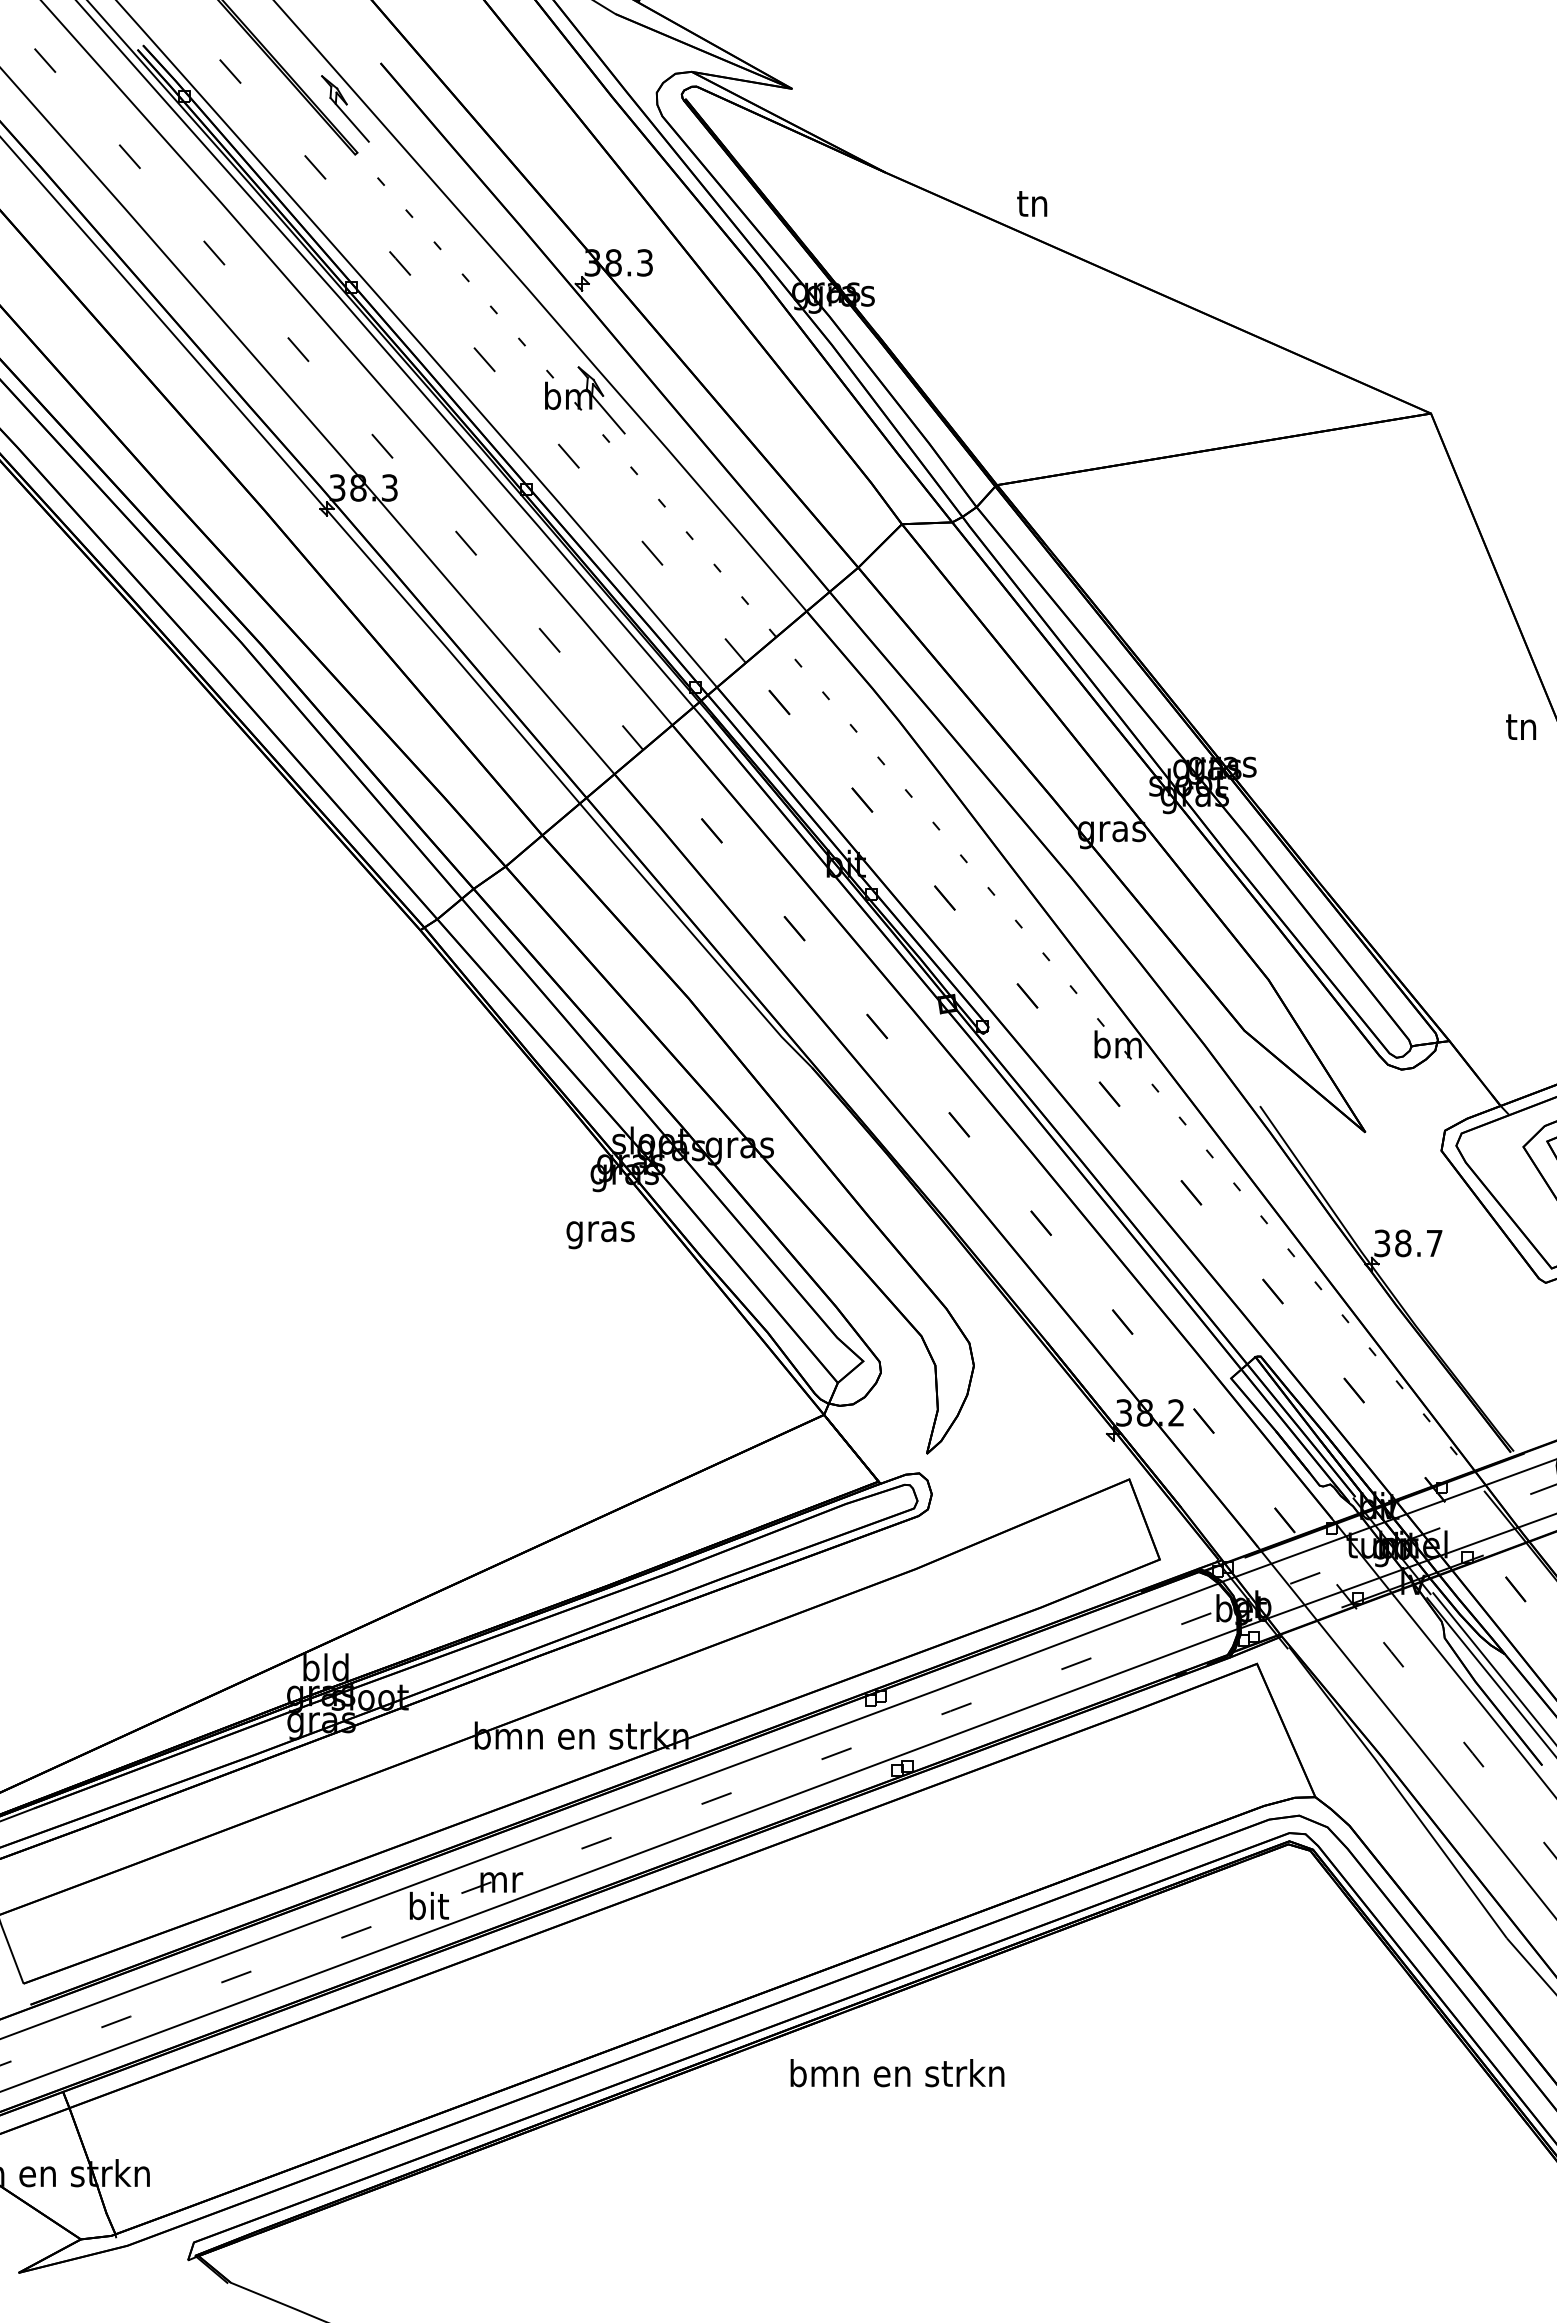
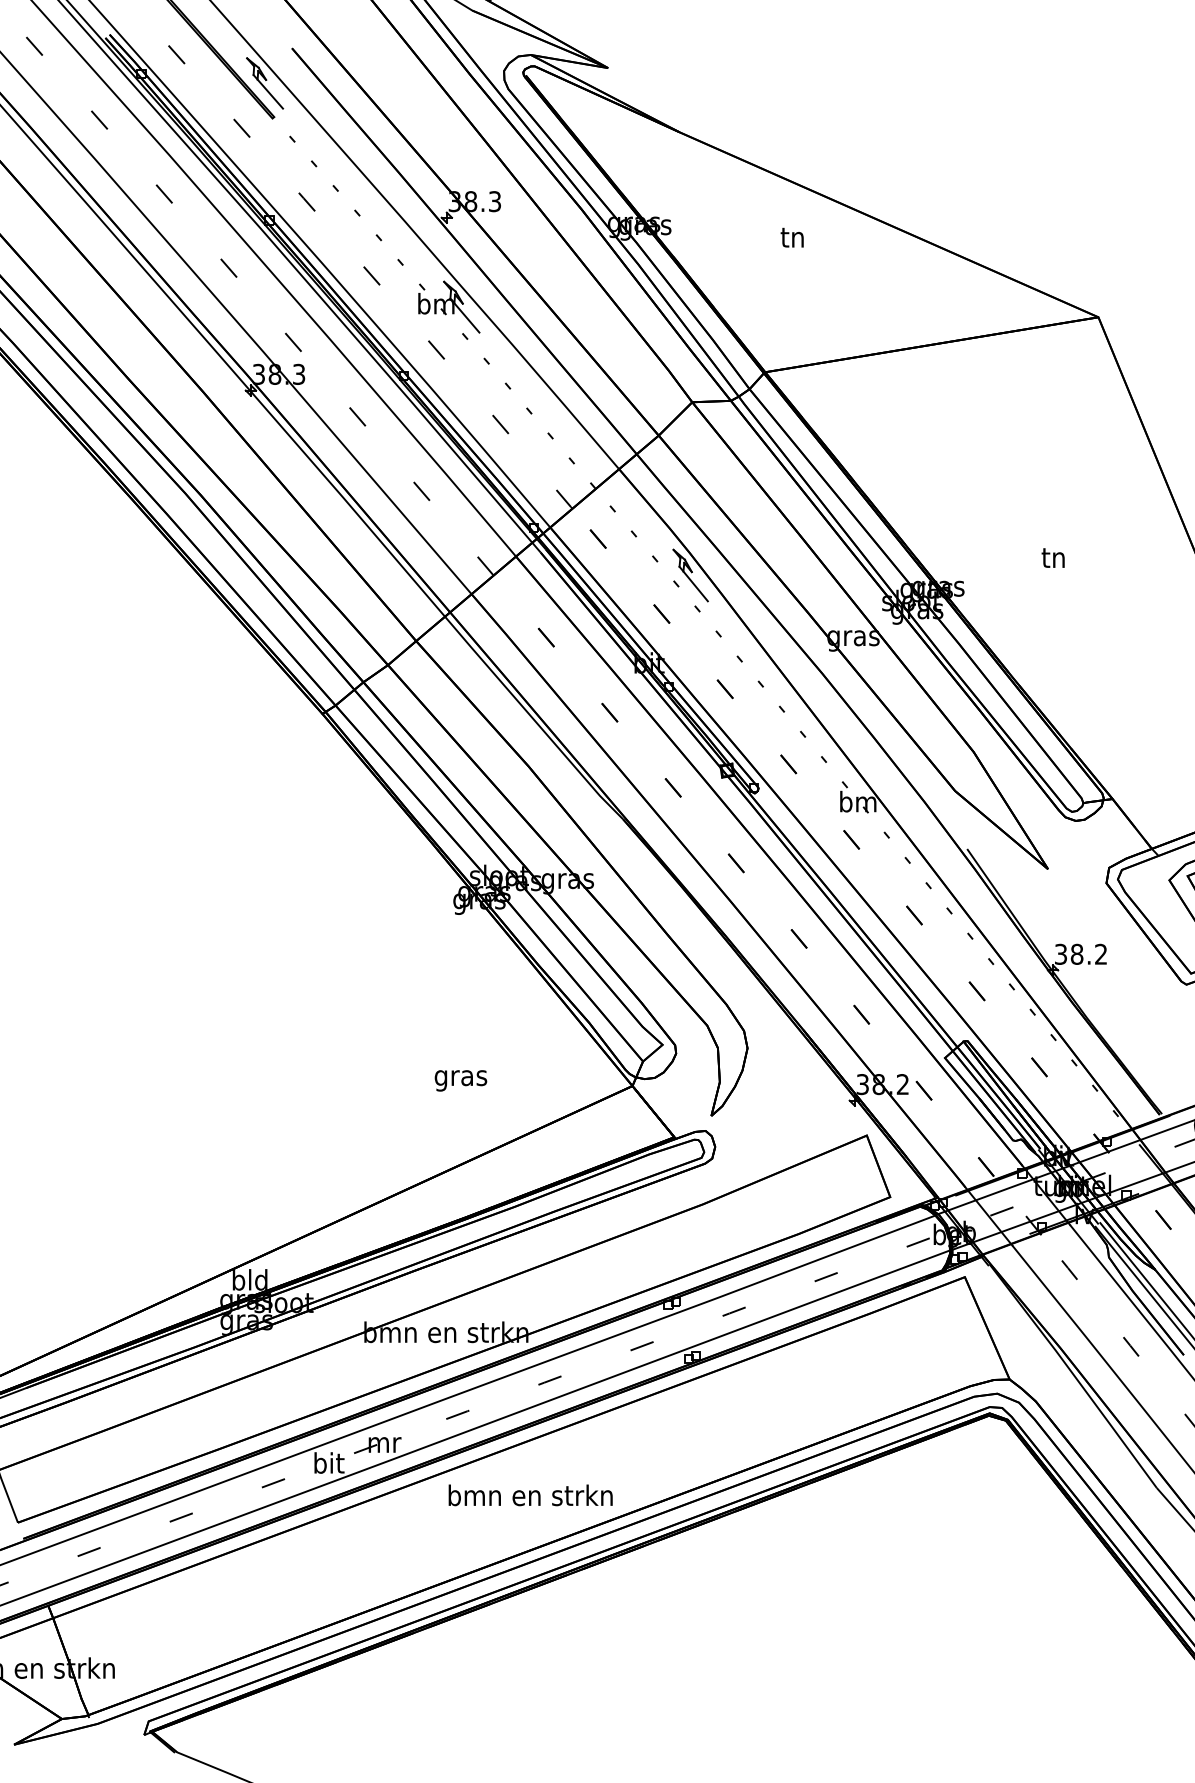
text: (1032, 203) -> (792, 237), moved
text: (1521, 726) -> (1053, 557), moved
part: (899, 749) -> (690, 575), added
text: (600, 1235) -> (460, 1081), moved
text: (1434, 1242) -> (1101, 953), 38.7 -> 38.2
text: (897, 2073) -> (530, 1495), moved

